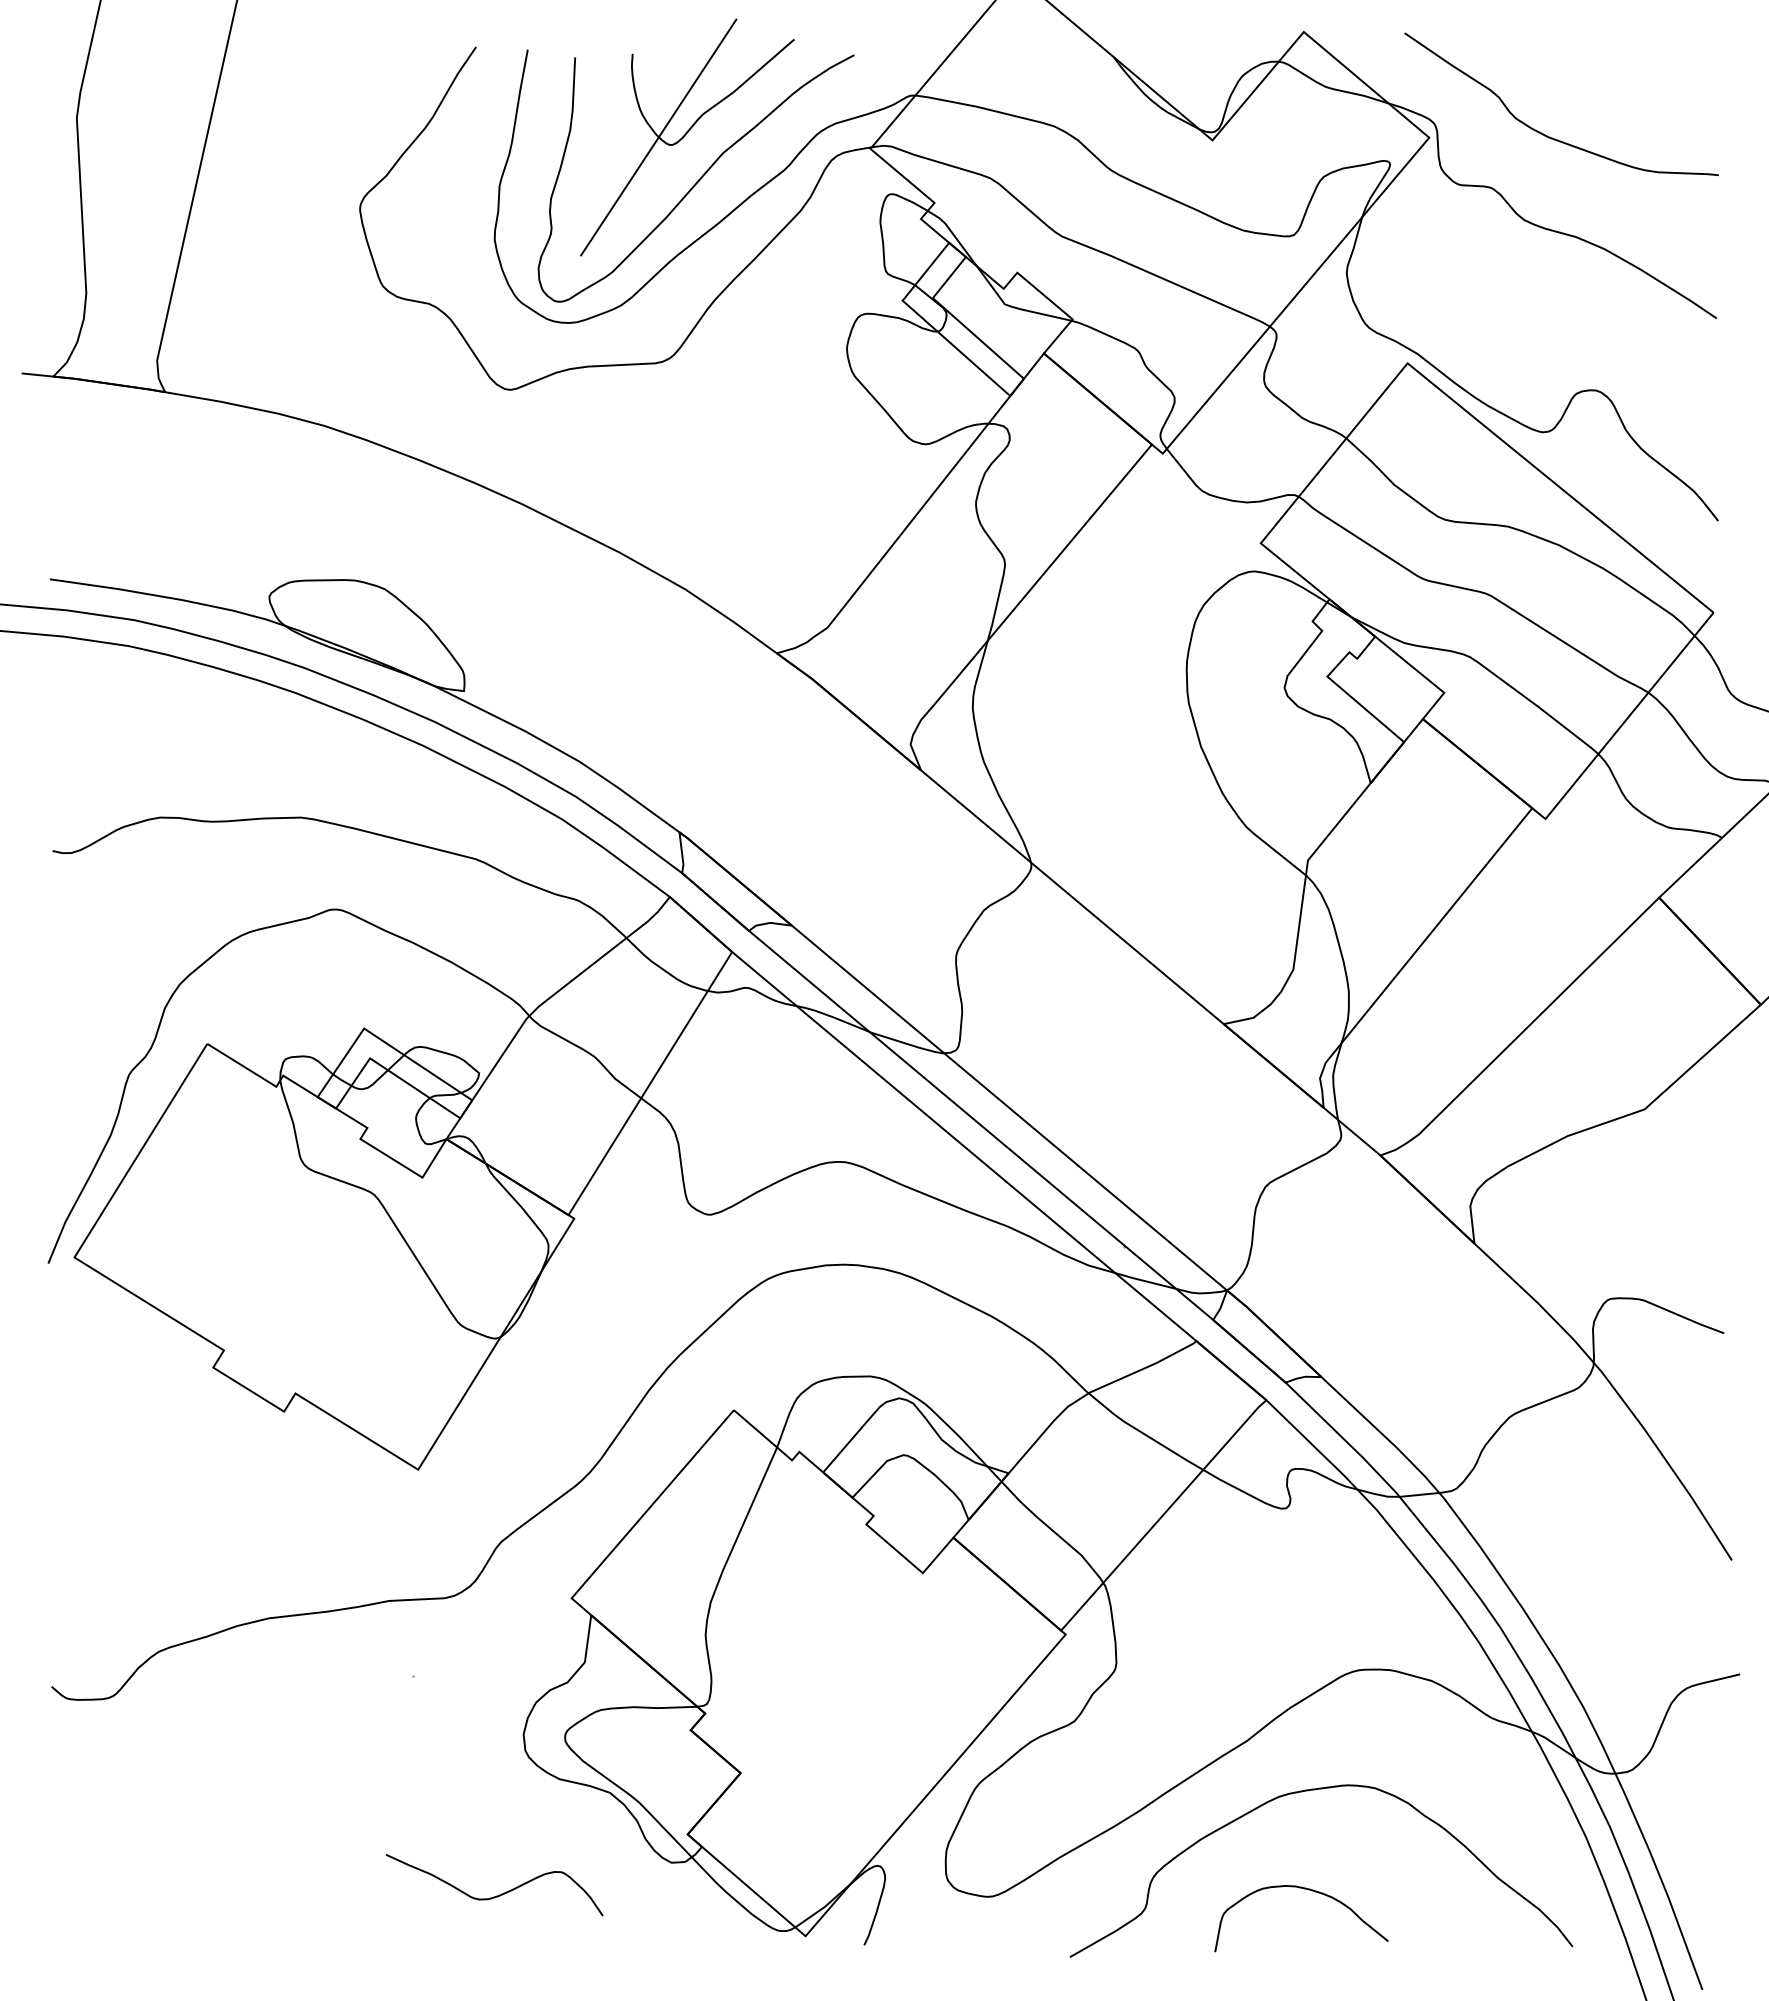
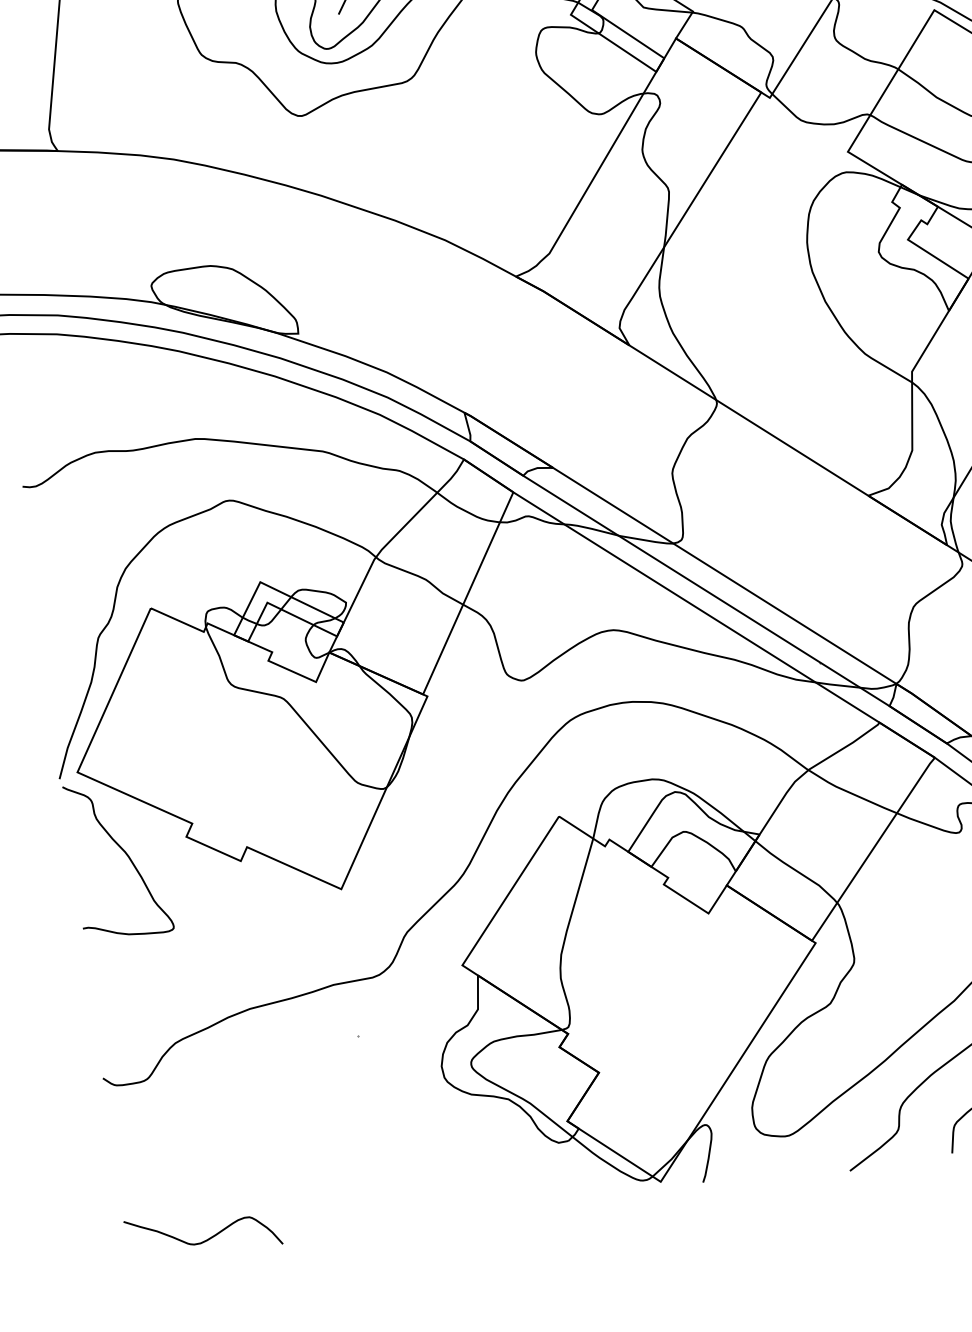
curve: (125, 1379) -> (125, 853), added
curve: (496, 1895) -> (205, 1240), moved

